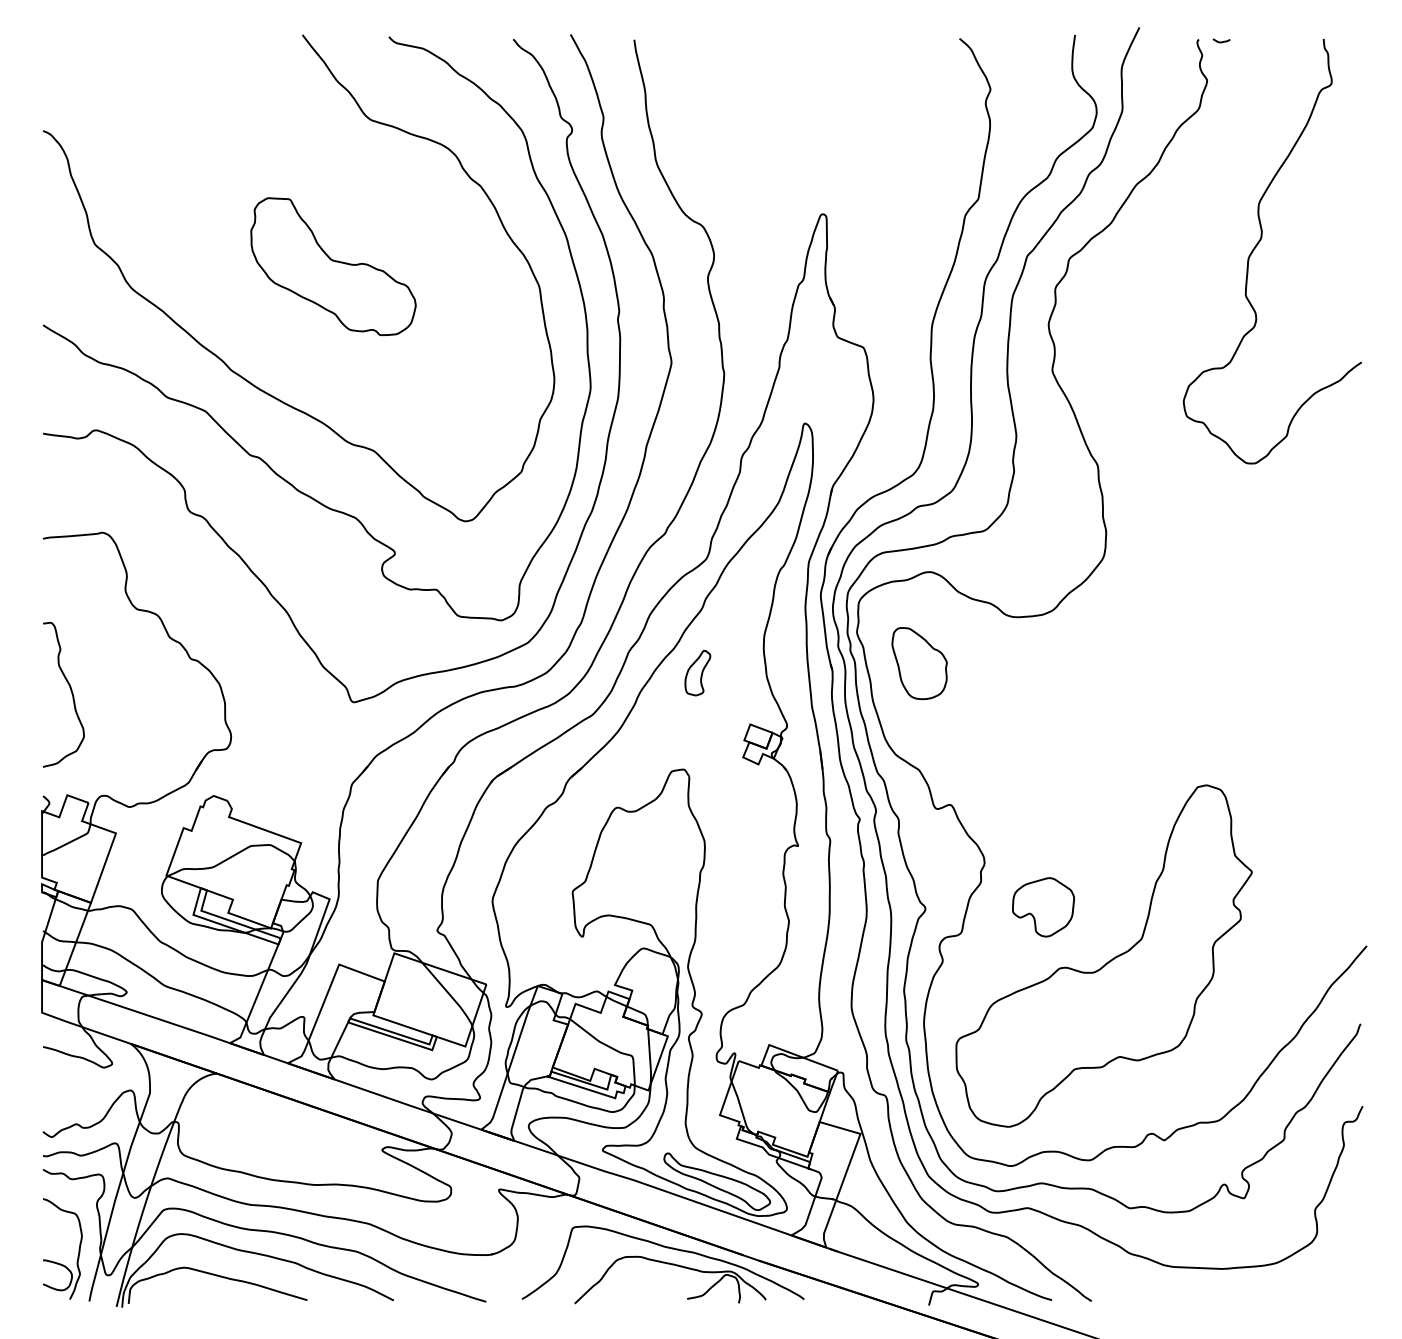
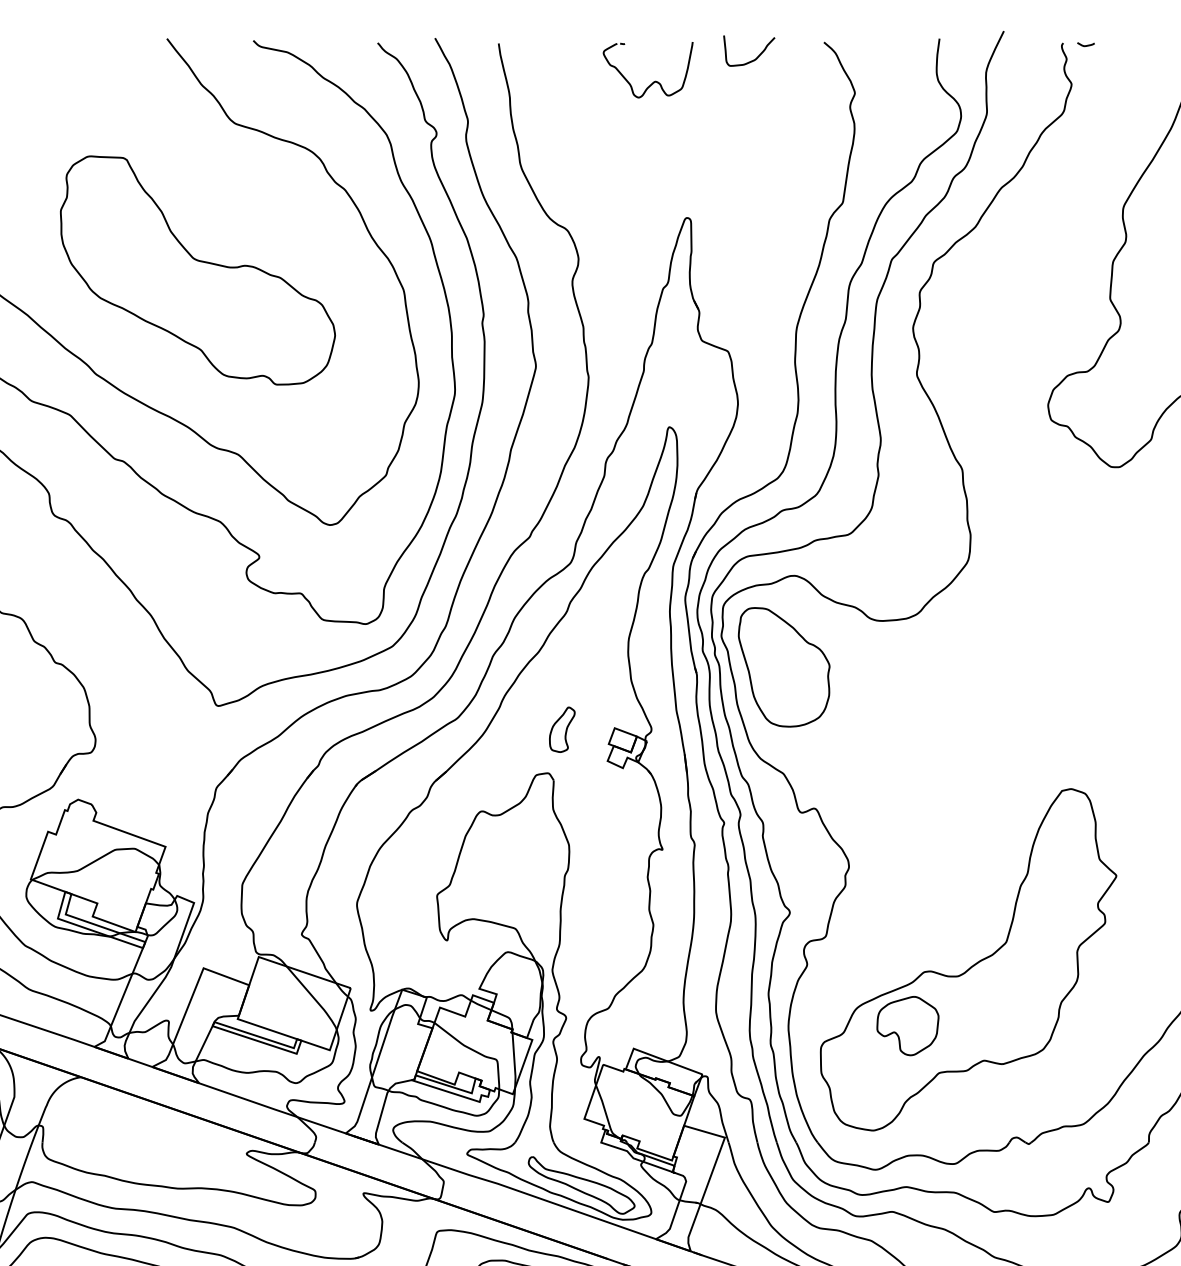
curve: (889, 55) -> (753, 59), added
part: (789, 77) -> (653, 81), added
part: (333, 266) -> (197, 270), size x1.67
part: (919, 663) -> (783, 667), size x1.67
part: (697, 672) -> (561, 729), moved
part: (1043, 907) -> (907, 1026), moved

